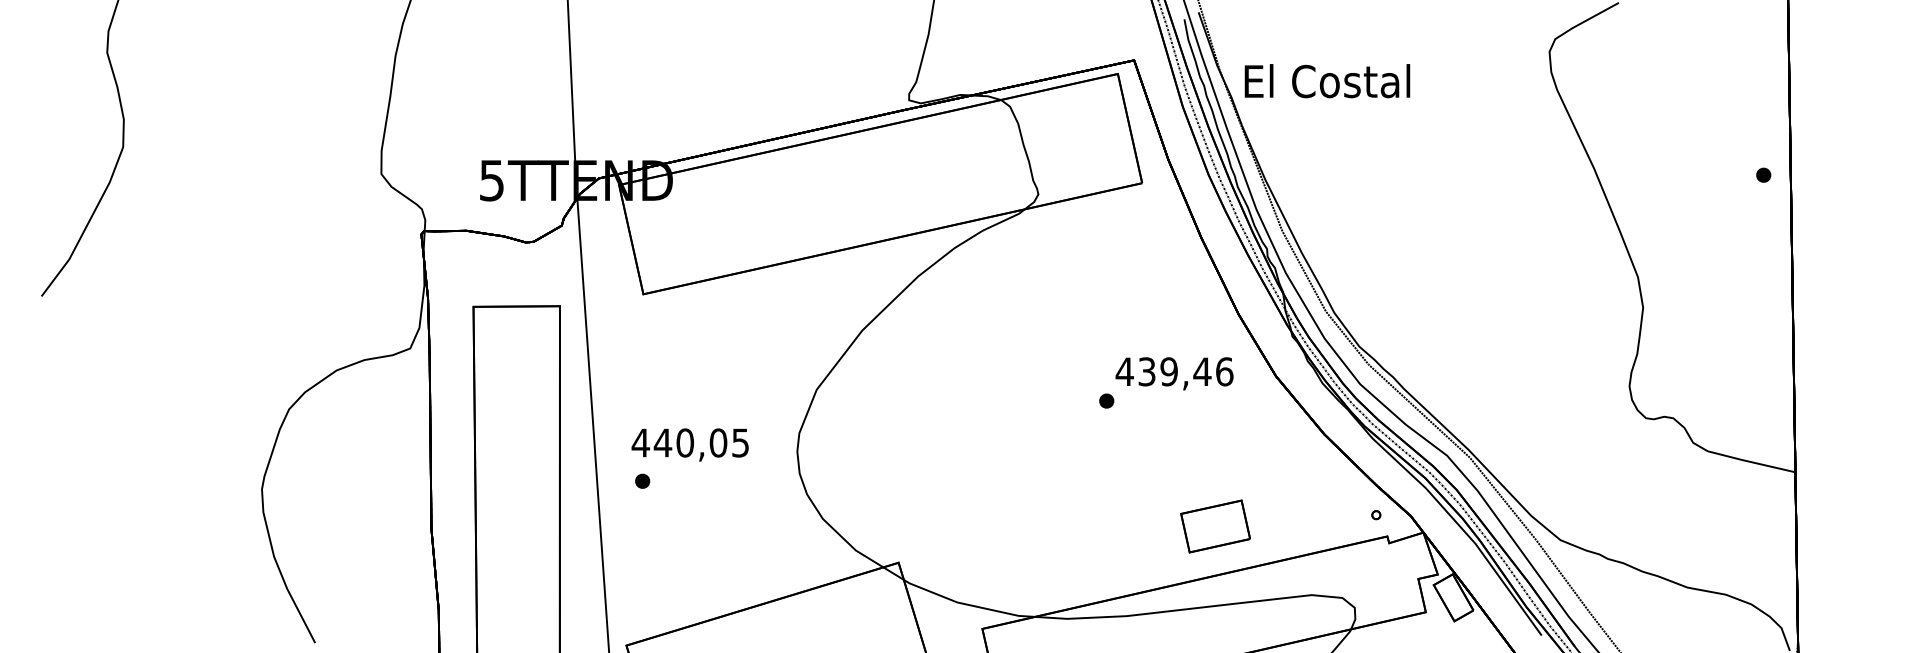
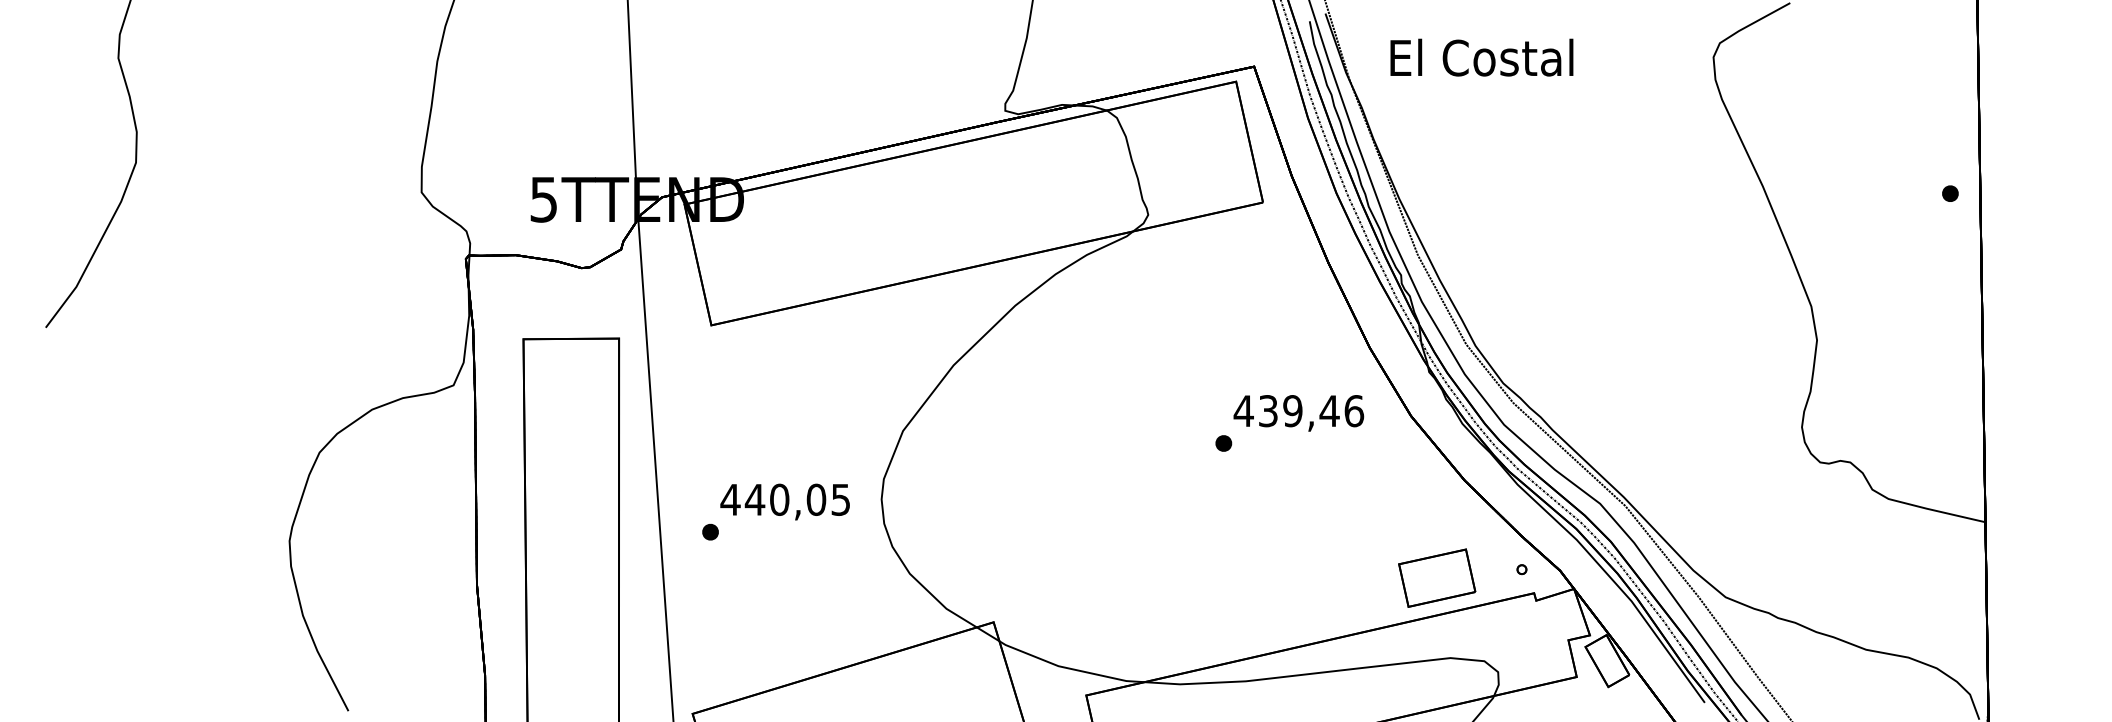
text: (1327, 81) -> (1481, 57), moved
text: (689, 444) -> (784, 501), moved
part: (1215, 525) -> (1437, 577), moved

